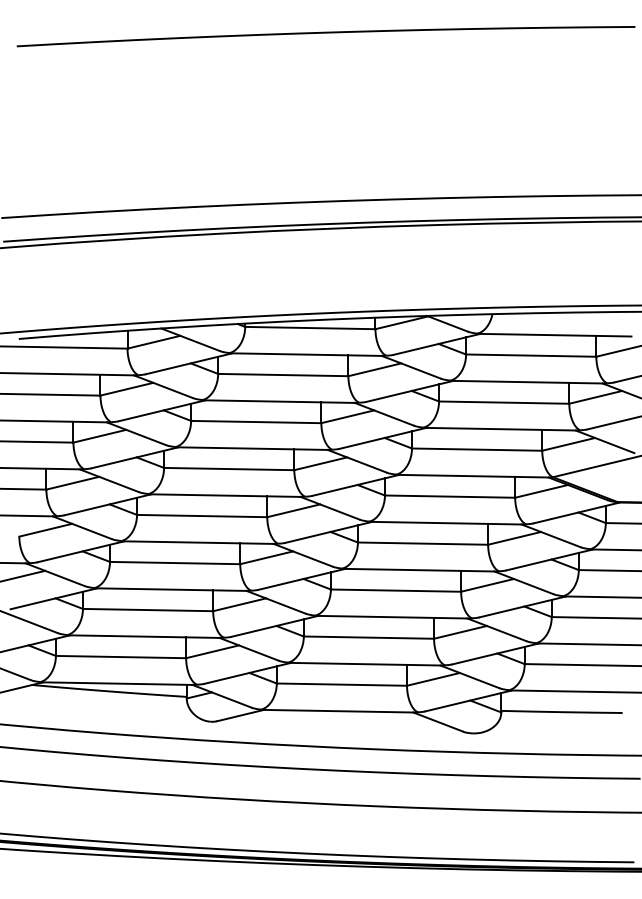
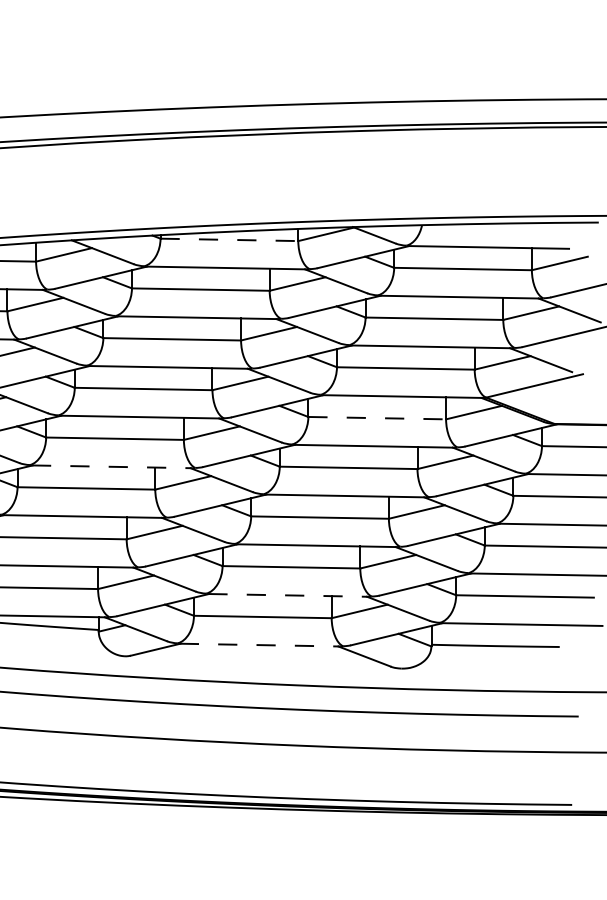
line: (310, 328) -> (229, 240), solid -> dashed
line: (450, 496) -> (377, 418), solid -> dashed
line: (199, 542) -> (112, 466), solid -> dashed
line: (366, 664) -> (288, 595), solid -> dashed
line: (339, 711) -> (260, 645), solid -> dashed

